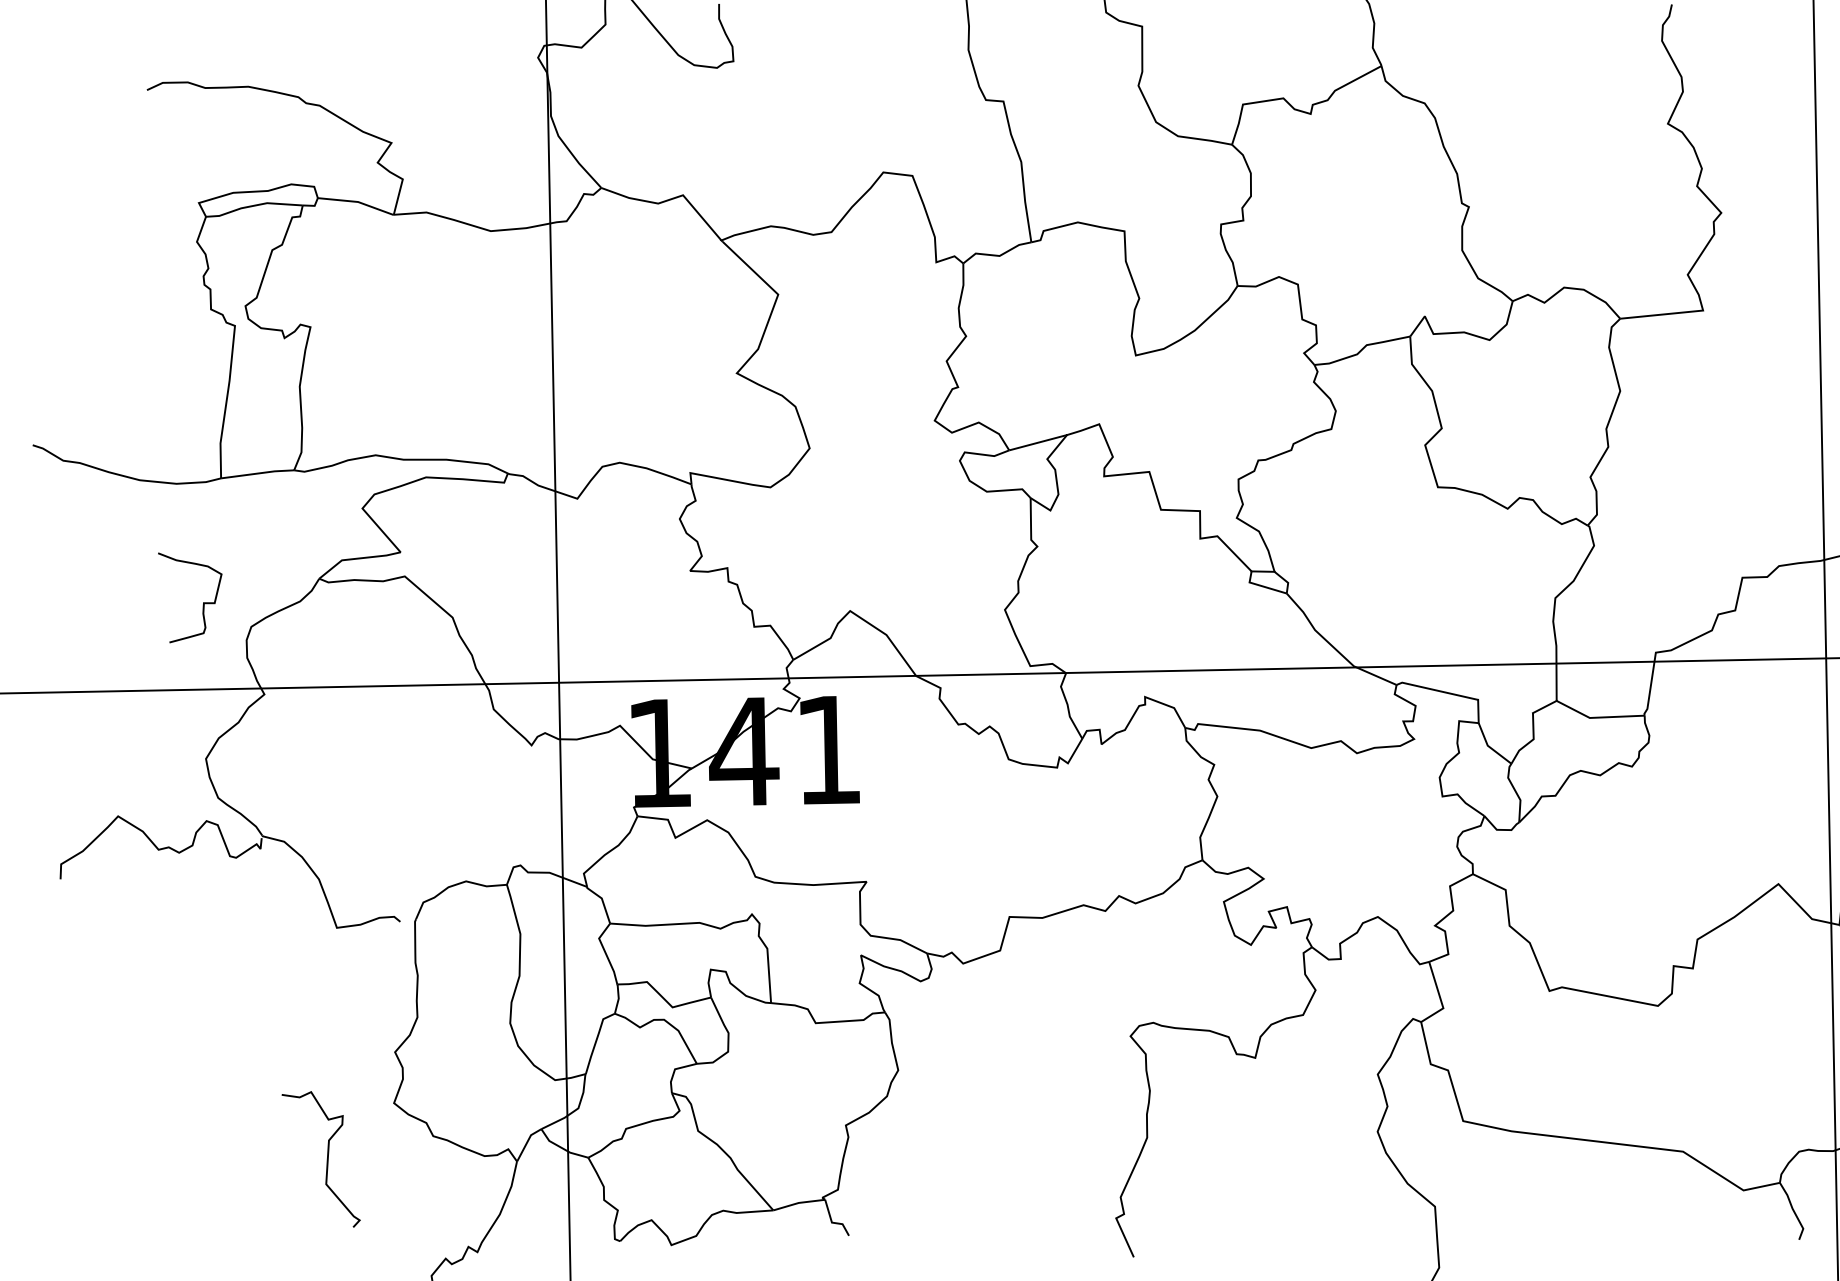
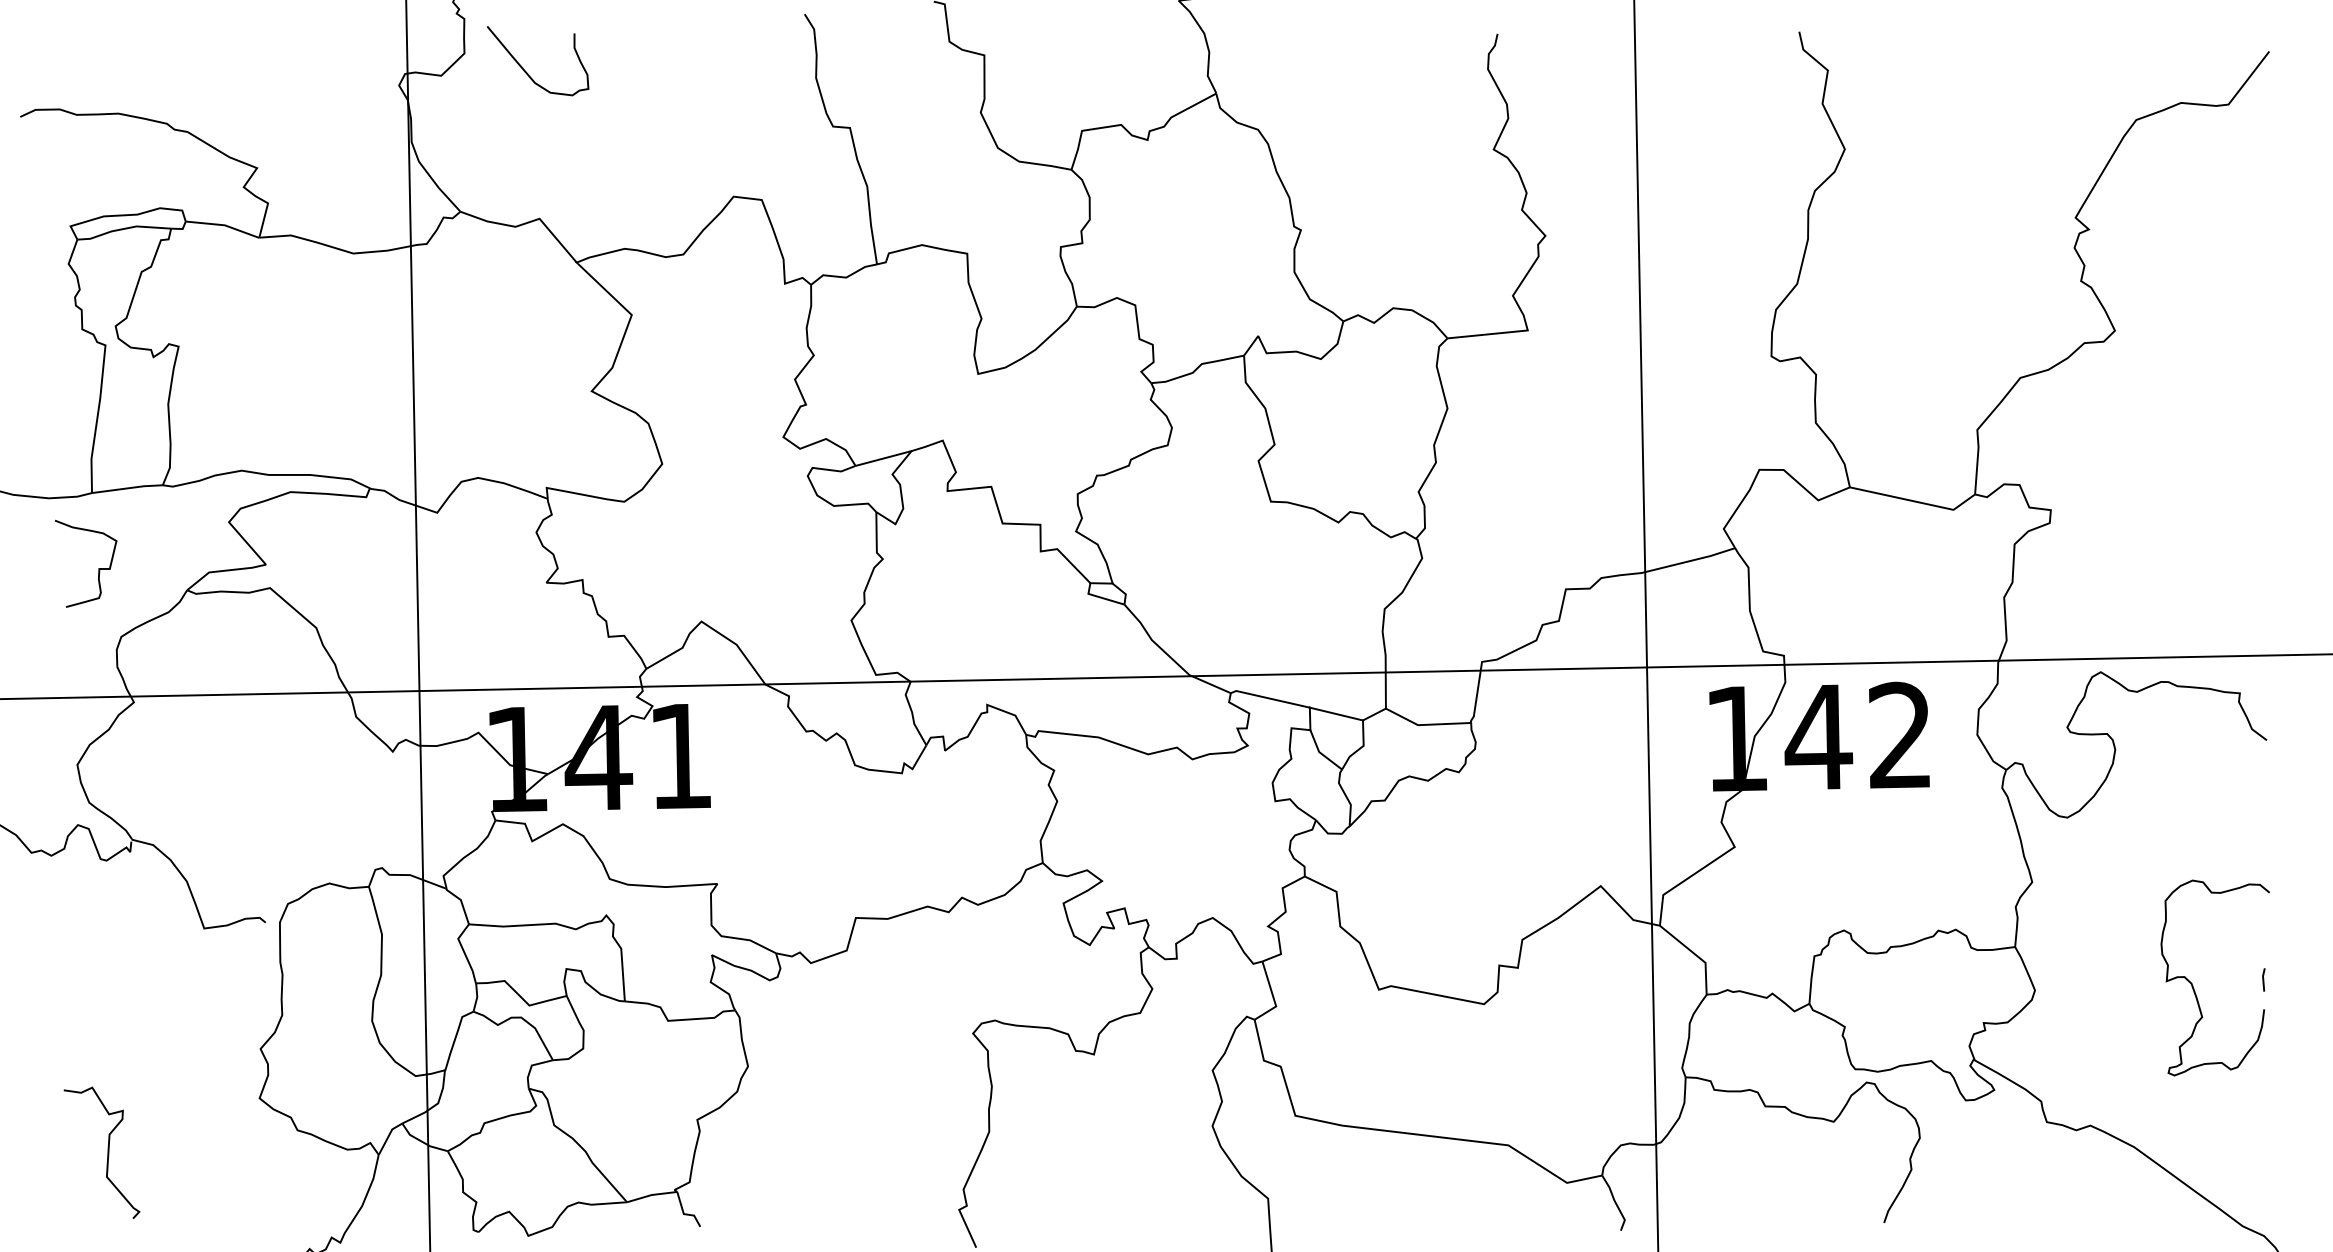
curve: (203, 602) -> (98, 568), moved
line: (1504, 705) -> (1335, 713), added
curve: (326, 1159) -> (107, 1152), moved

